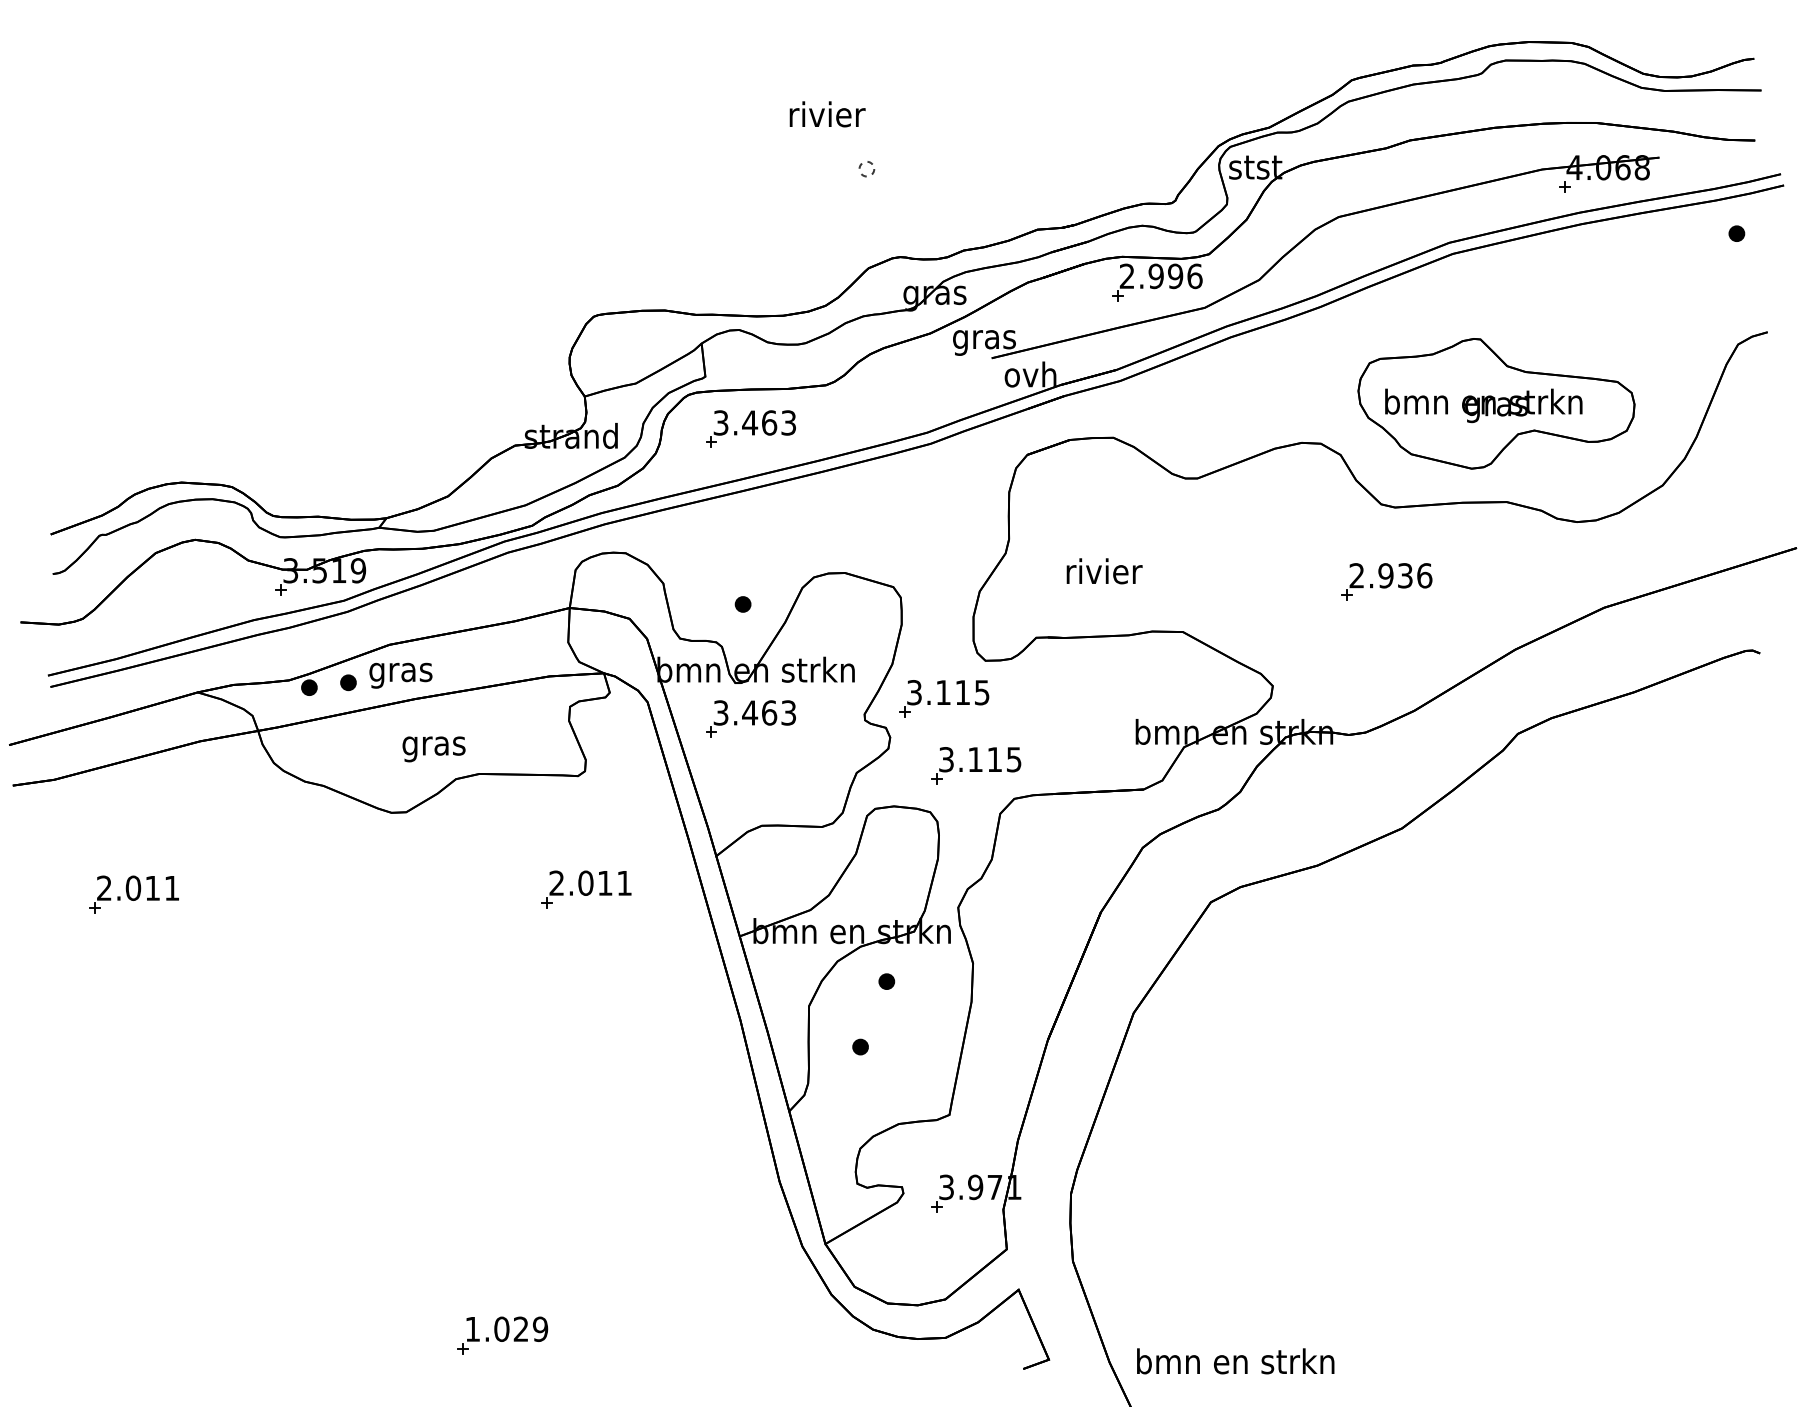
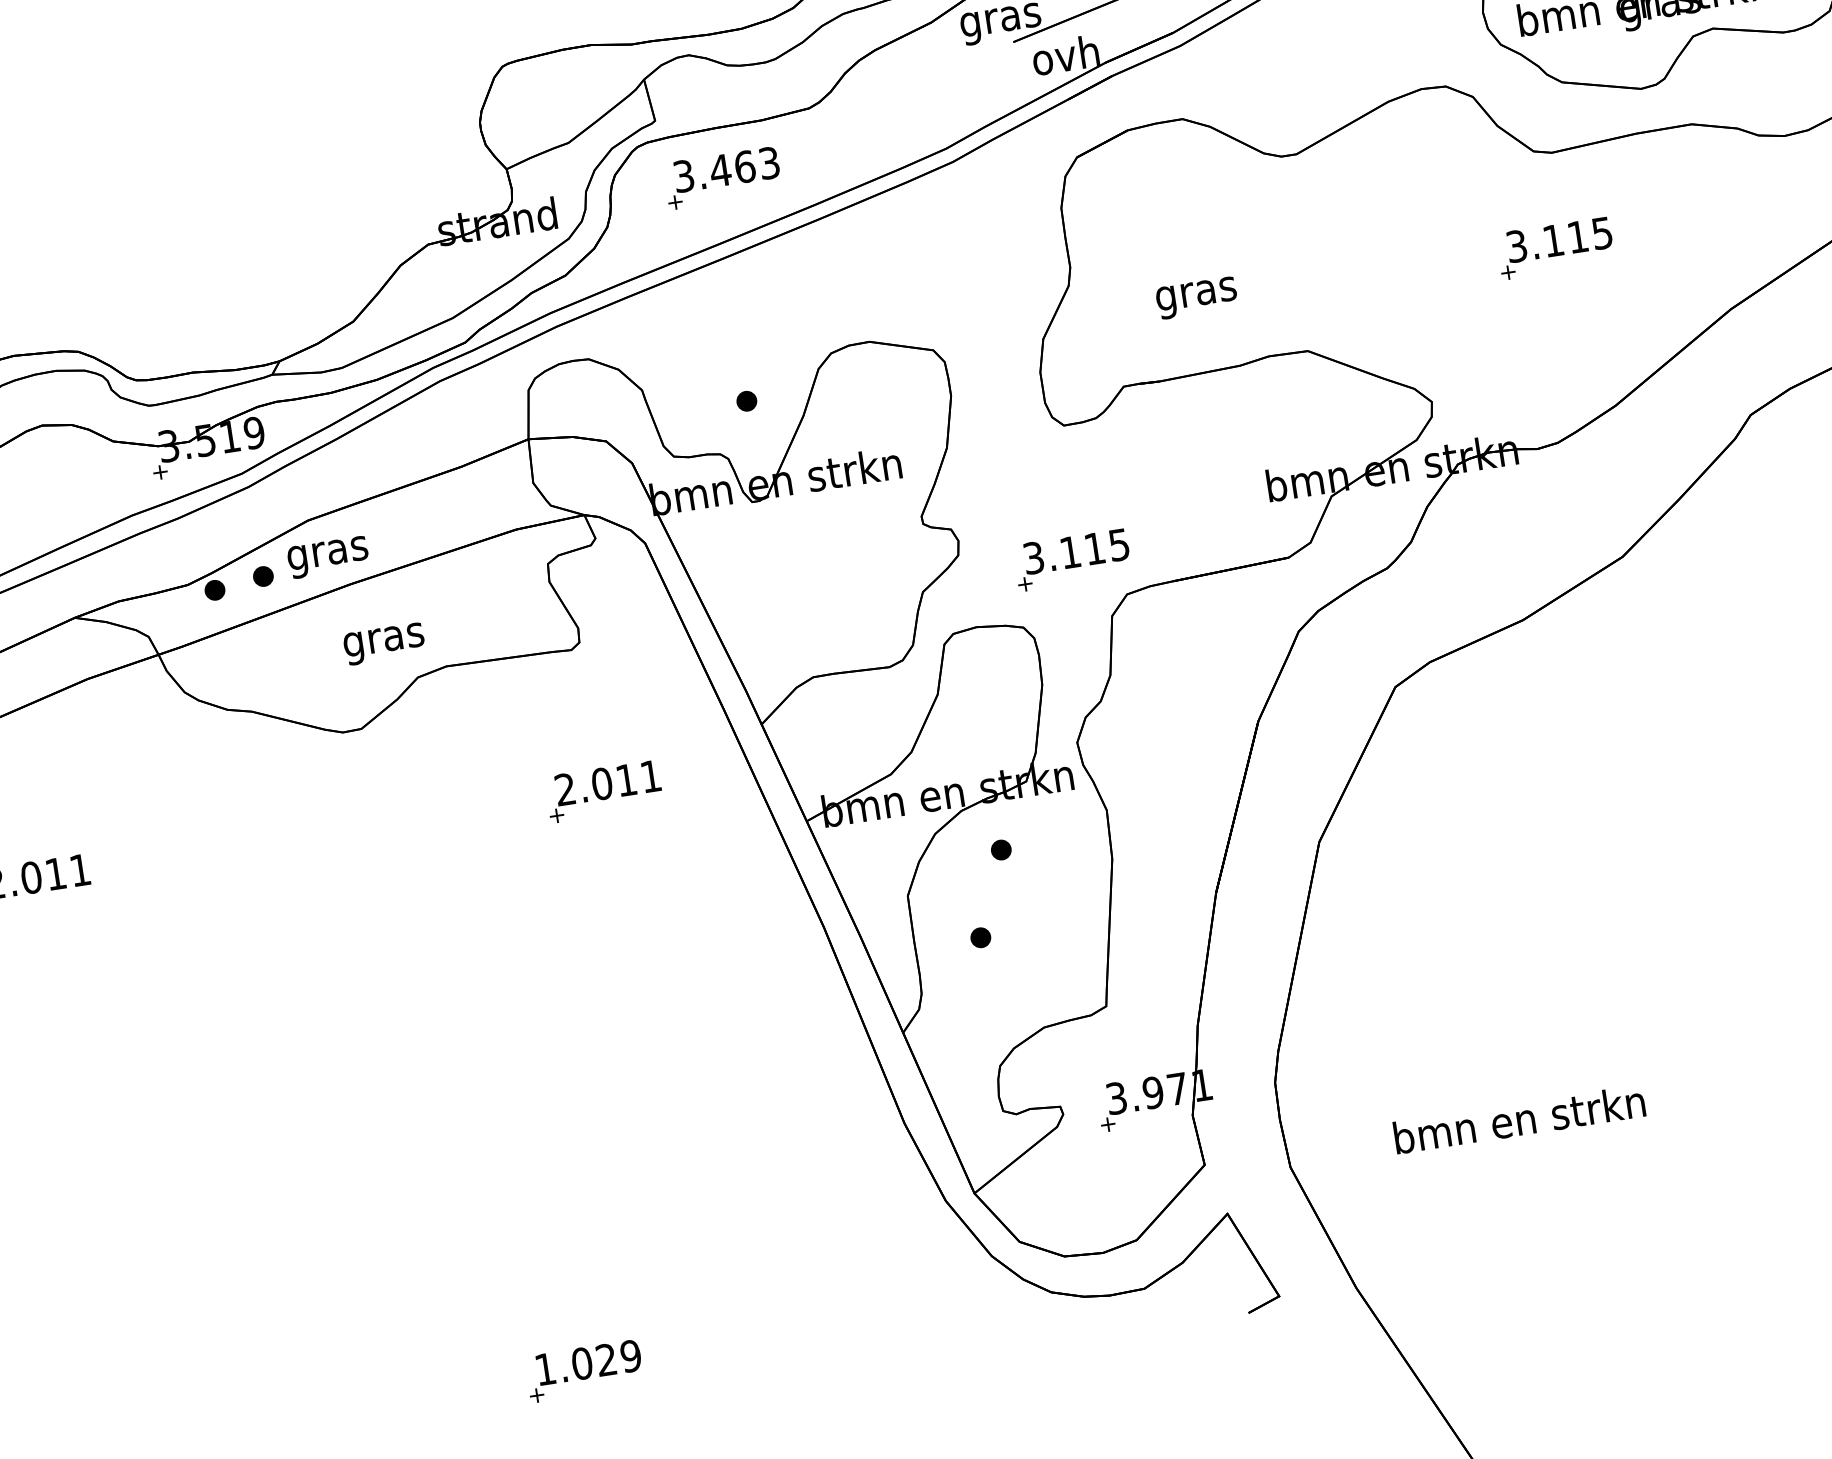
text: (1104, 574) -> (1197, 293), rivier -> gras
text: (1390, 575) -> (1559, 239), 2.936 -> 3.115
part: (944, 698) -> (1019, 481), removed
part: (750, 718) -> (778, 543), removed
text: (1235, 1361) -> (1519, 1119), moved

